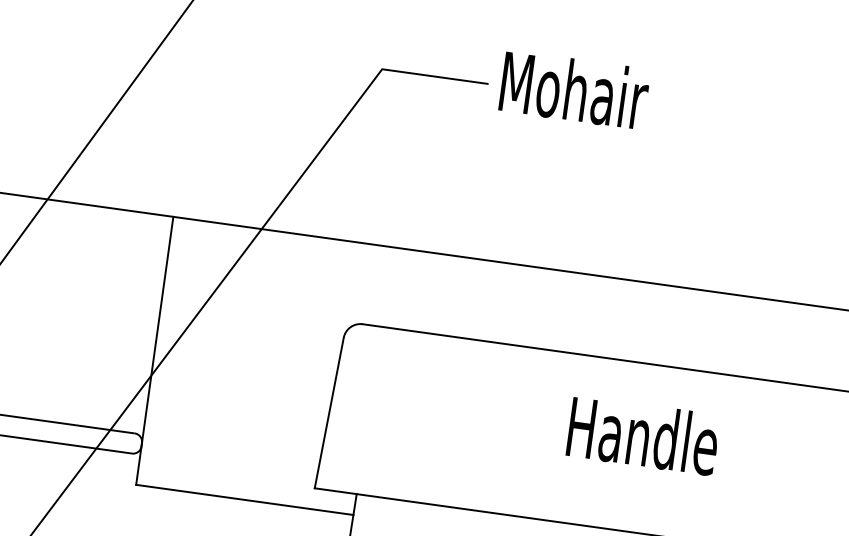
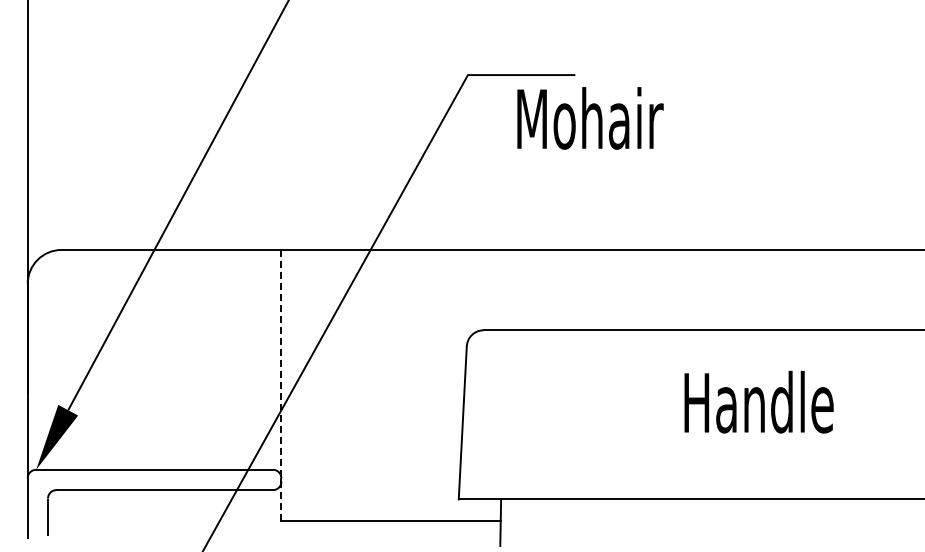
text: (574, 90) -> (590, 118), moved
line: (154, 351) -> (281, 385), solid -> dashed
text: (642, 434) -> (758, 401), moved

